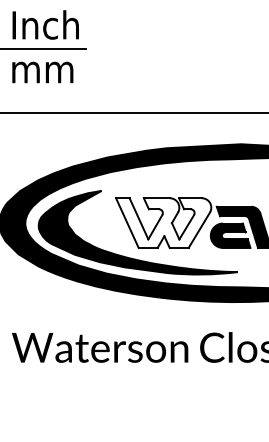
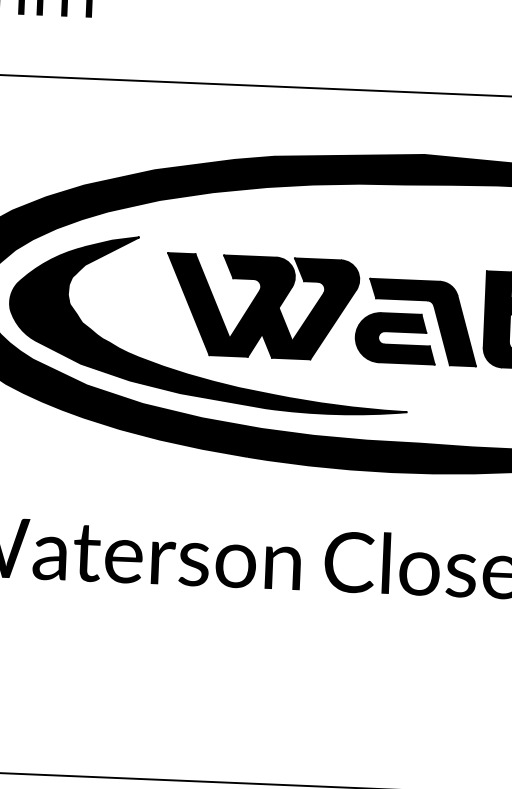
fill: (163, 222) -> (261, 305), added

